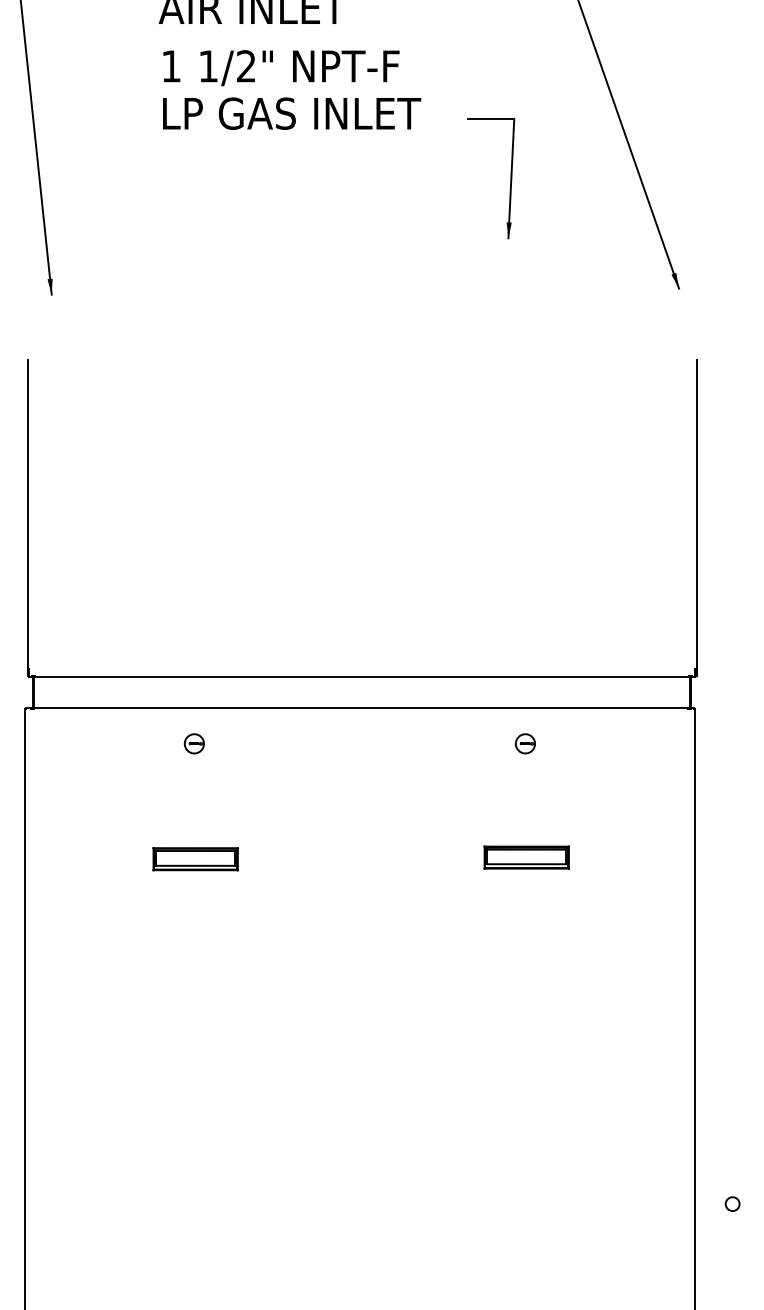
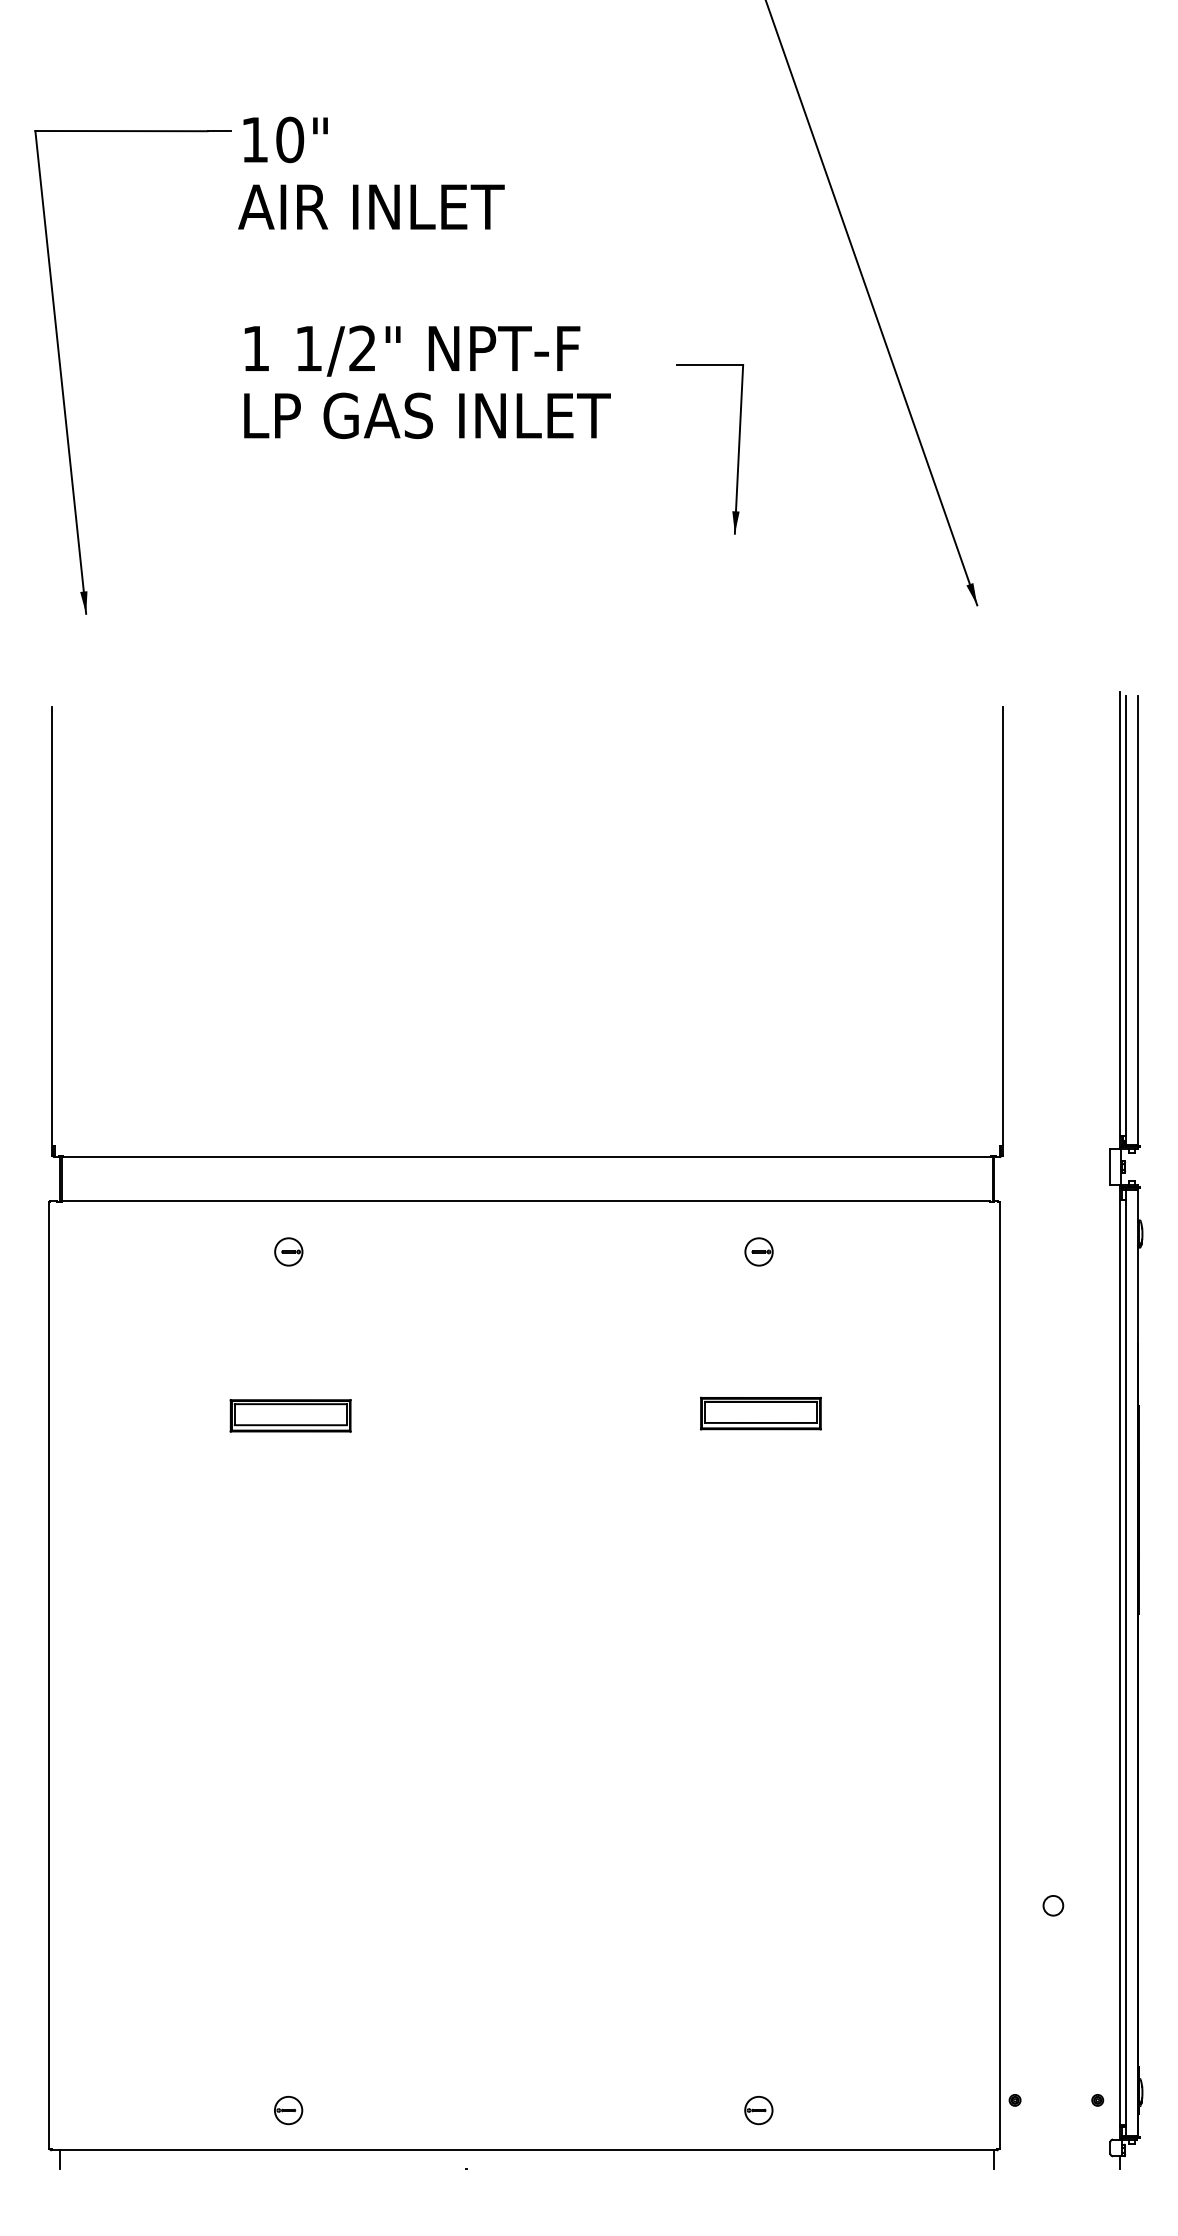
text: (292, 90) -> (427, 382), moved

